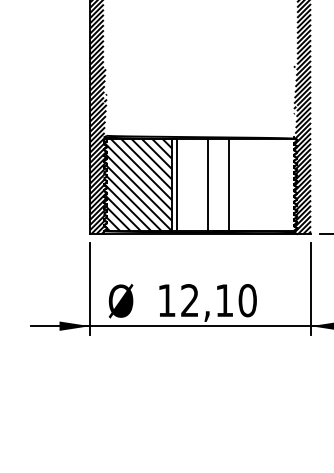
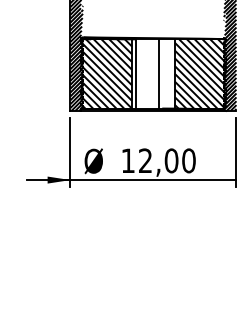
hatch: (262, 184) -> (200, 73), added
text: (224, 300) -> (171, 160), 12,10 -> 12,00

